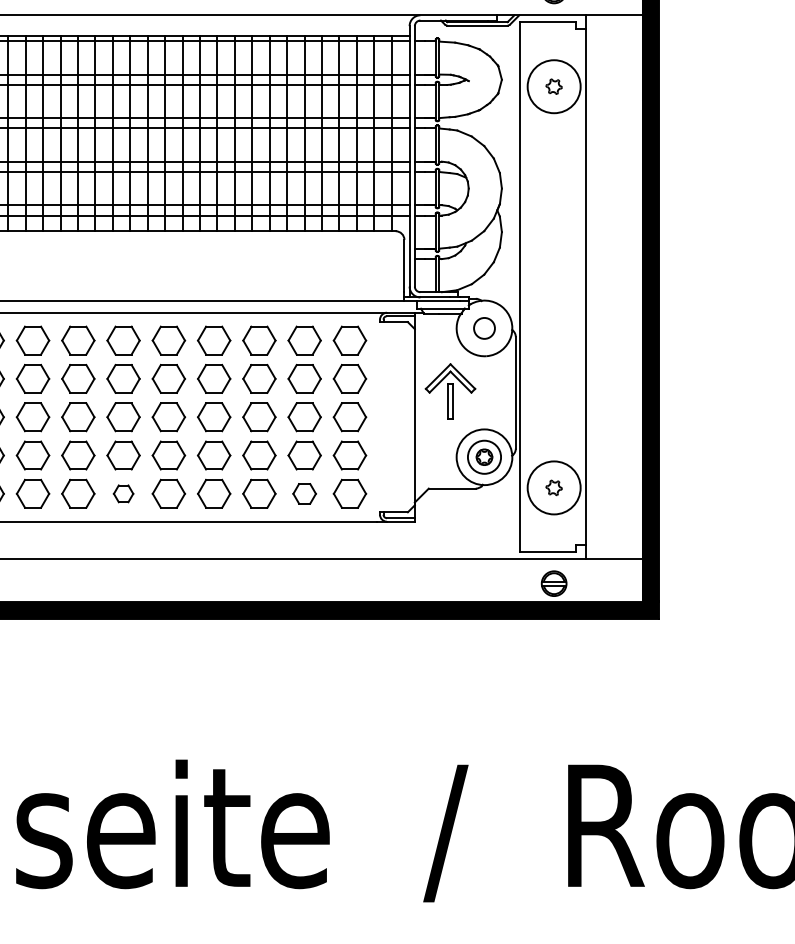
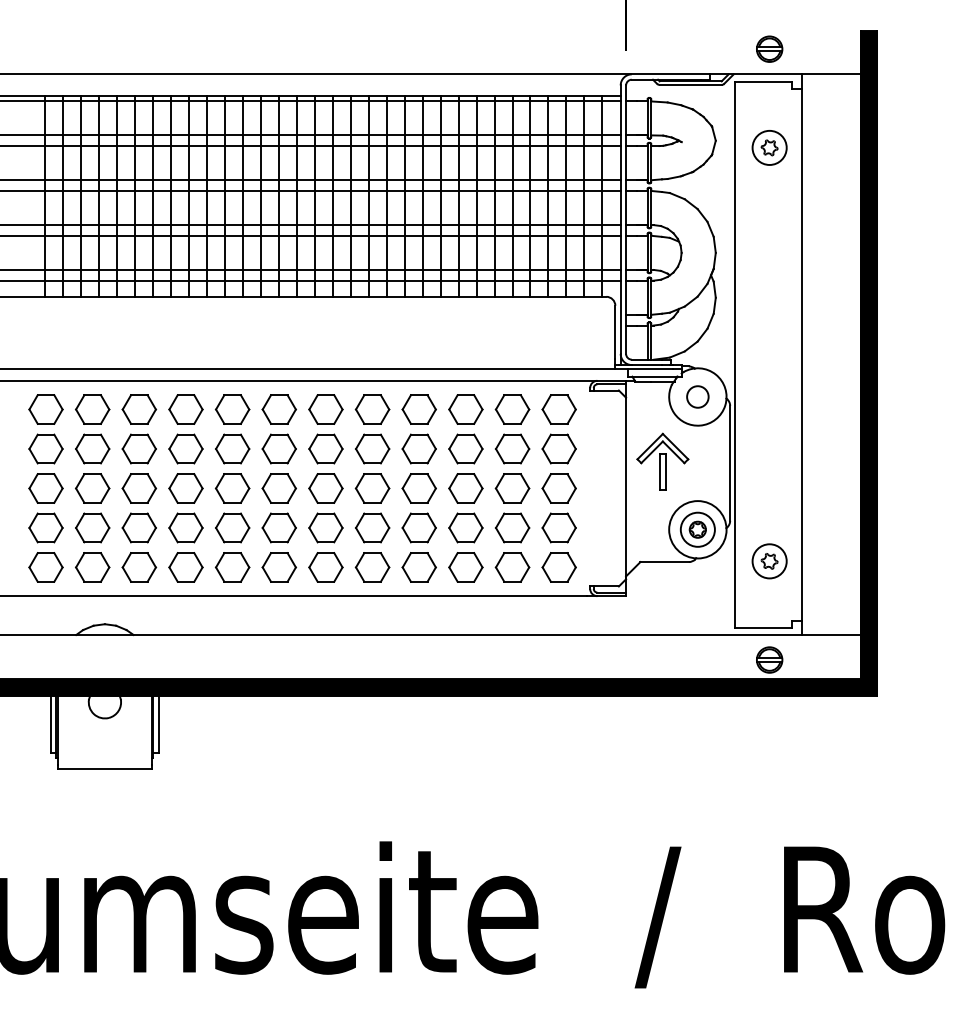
circle: (554, 86) -> (769, 147), size x0.62
circle: (554, 488) -> (769, 561), size x0.62
part: (123, 493) -> (325, 567), size x1.67
part: (304, 493) -> (512, 567), size x1.43

